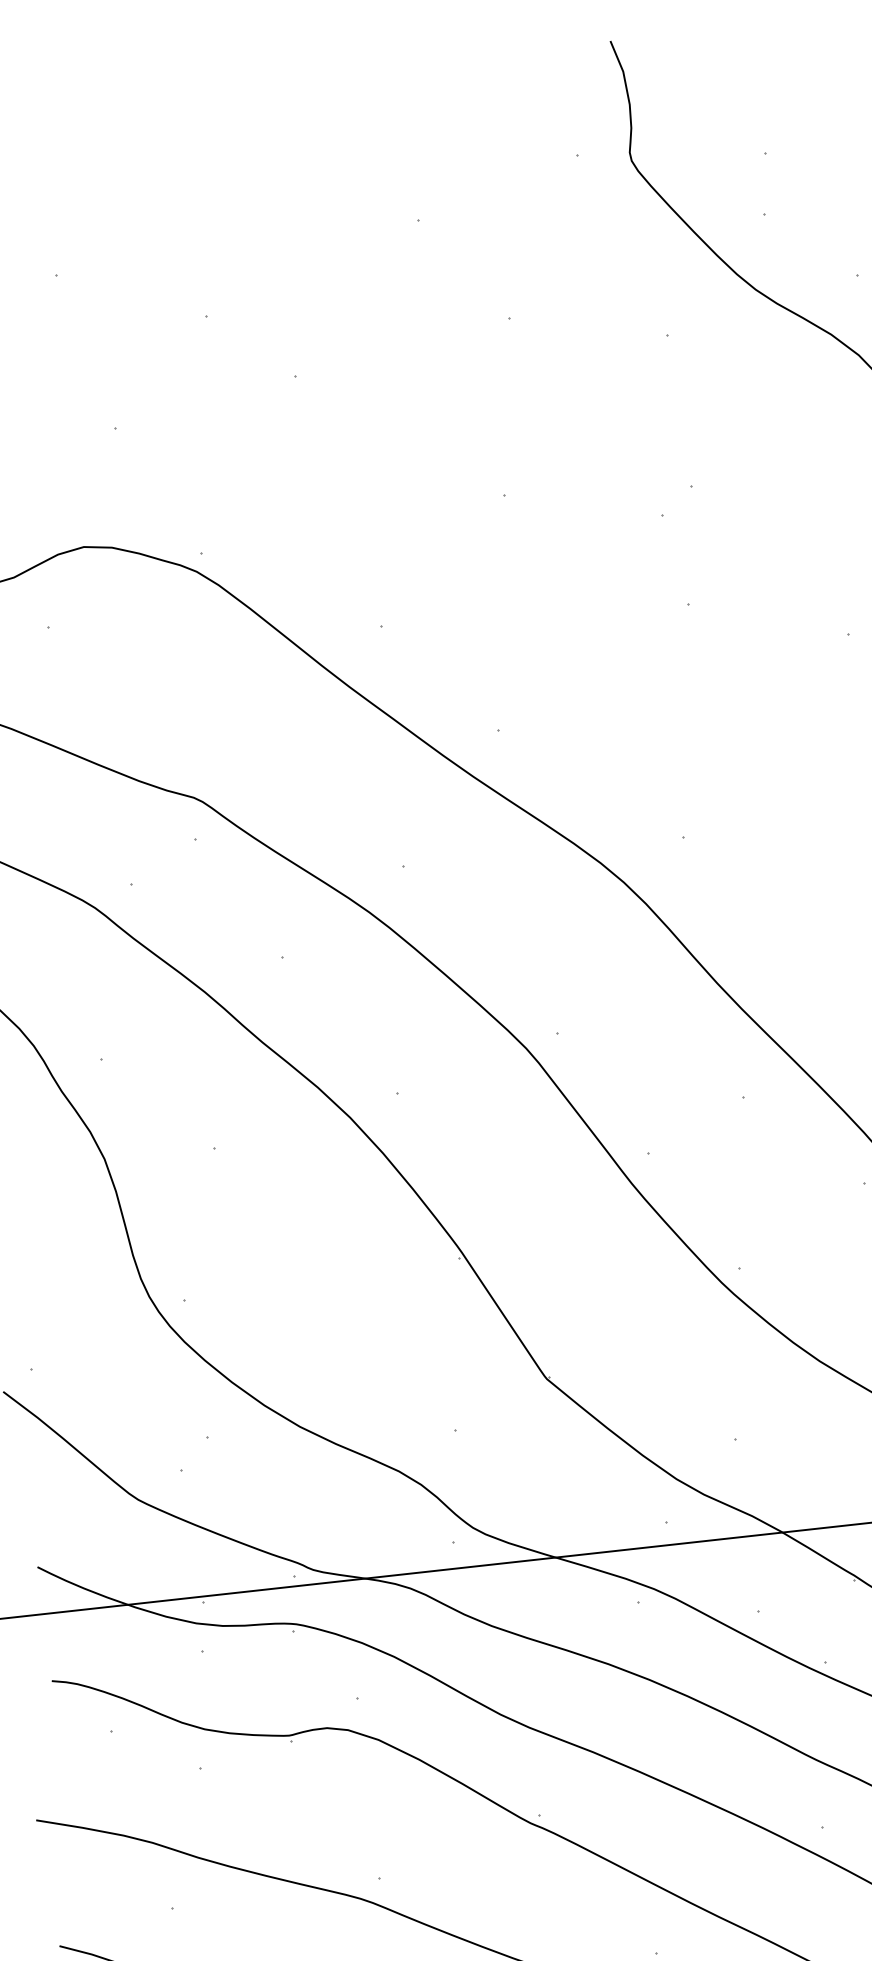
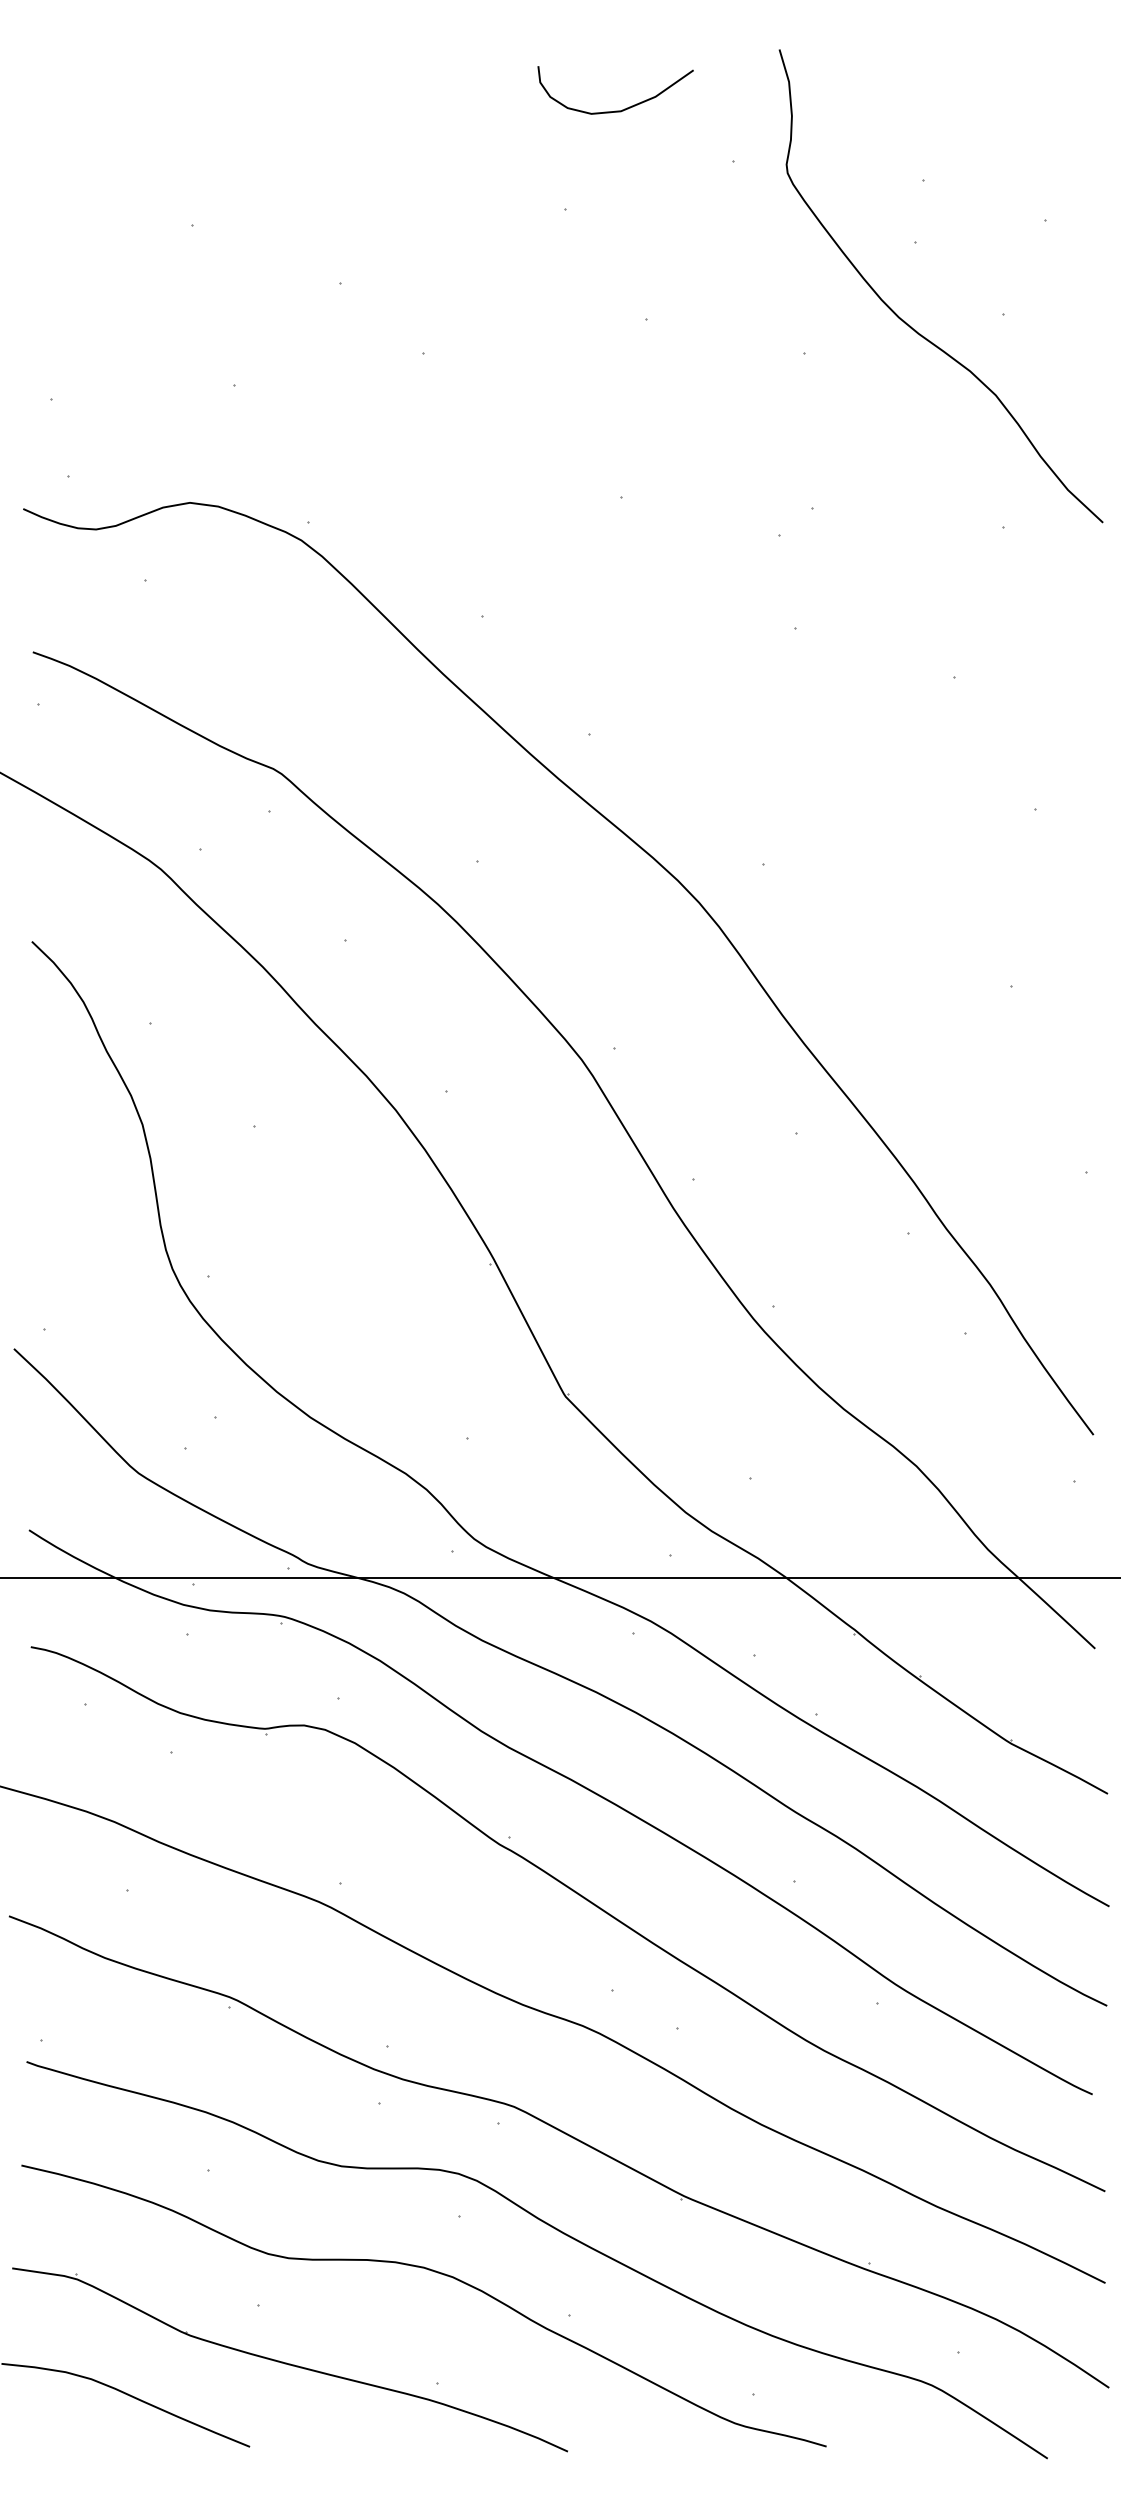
curve: (456, 118) -> (615, 110), added

